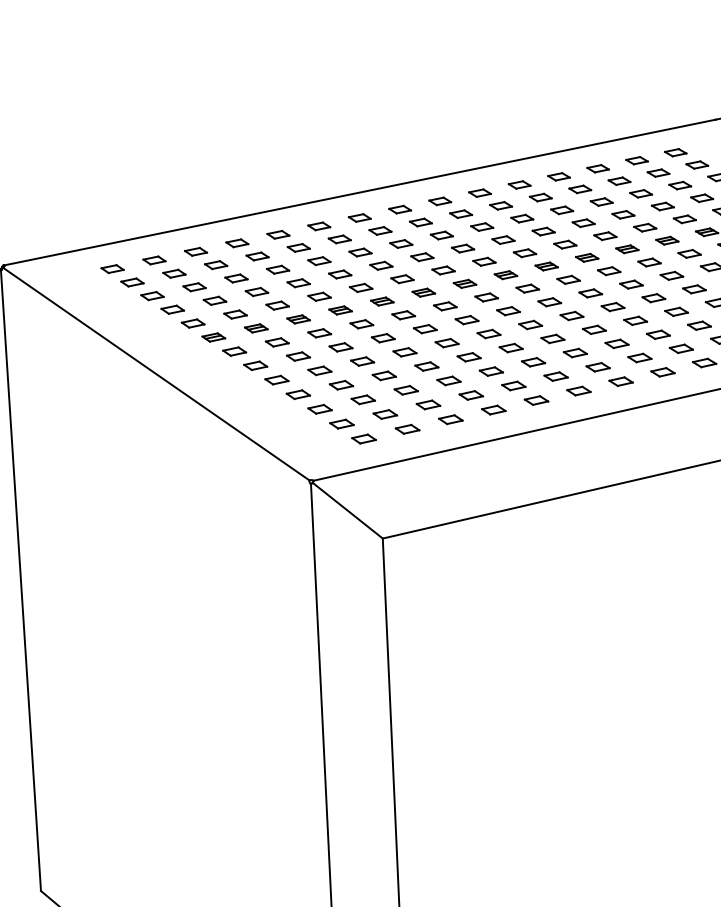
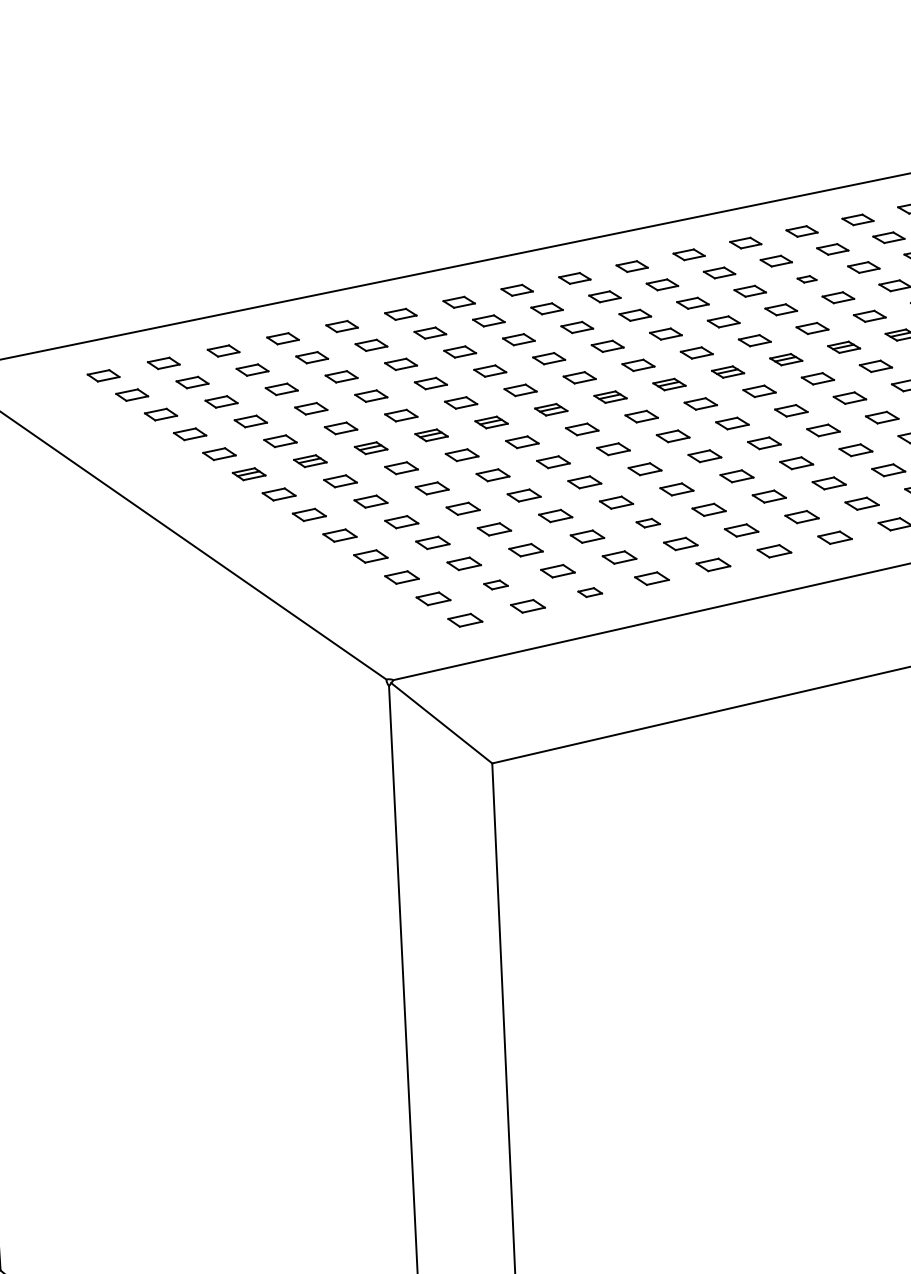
part: (601, 201) -> (806, 278), size x0.6
part: (490, 371) -> (647, 523), size x0.7
part: (385, 414) -> (496, 584), size x0.7
part: (450, 419) -> (589, 592), size x0.7

